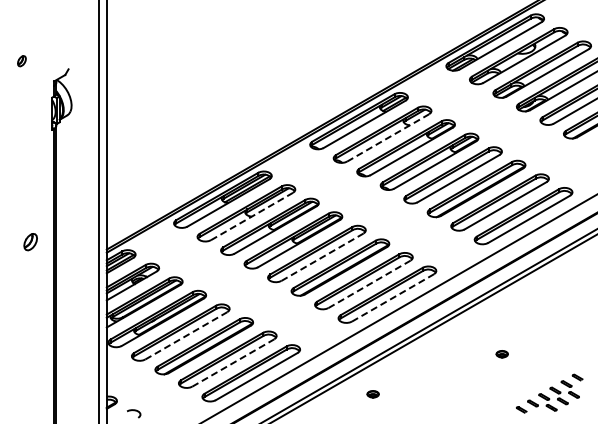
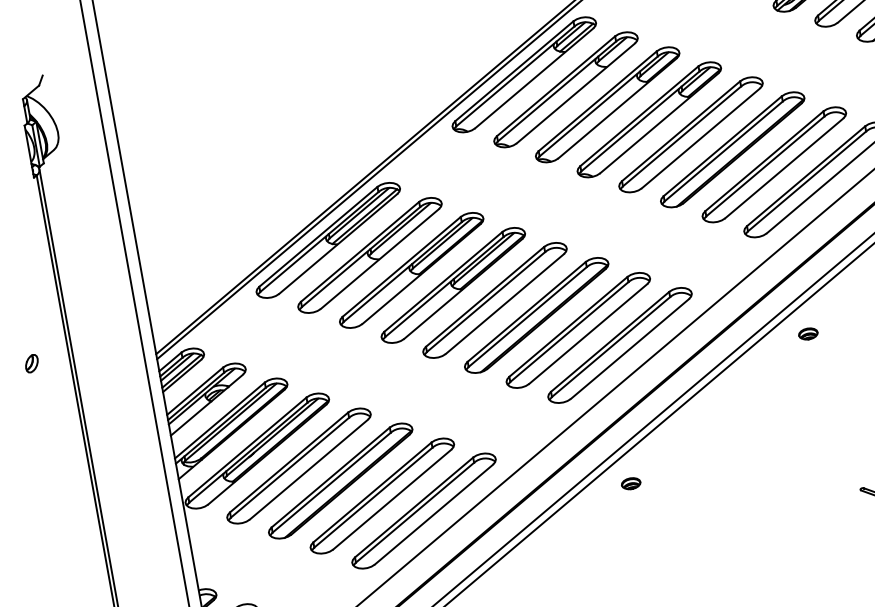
line: (388, 137) -> (576, 92), dashed -> solid
line: (252, 216) -> (380, 258), dashed -> solid
part: (30, 241) -> (31, 363), size x0.62
line: (322, 256) -> (504, 302), dashed -> solid
line: (369, 284) -> (588, 334), dashed -> solid
line: (393, 297) -> (630, 348), dashed -> solid
line: (186, 335) -> (309, 469), dashed -> solid
part: (501, 354) -> (807, 334), moved
line: (233, 362) -> (392, 498), dashed -> solid
part: (372, 394) -> (630, 484), moved

